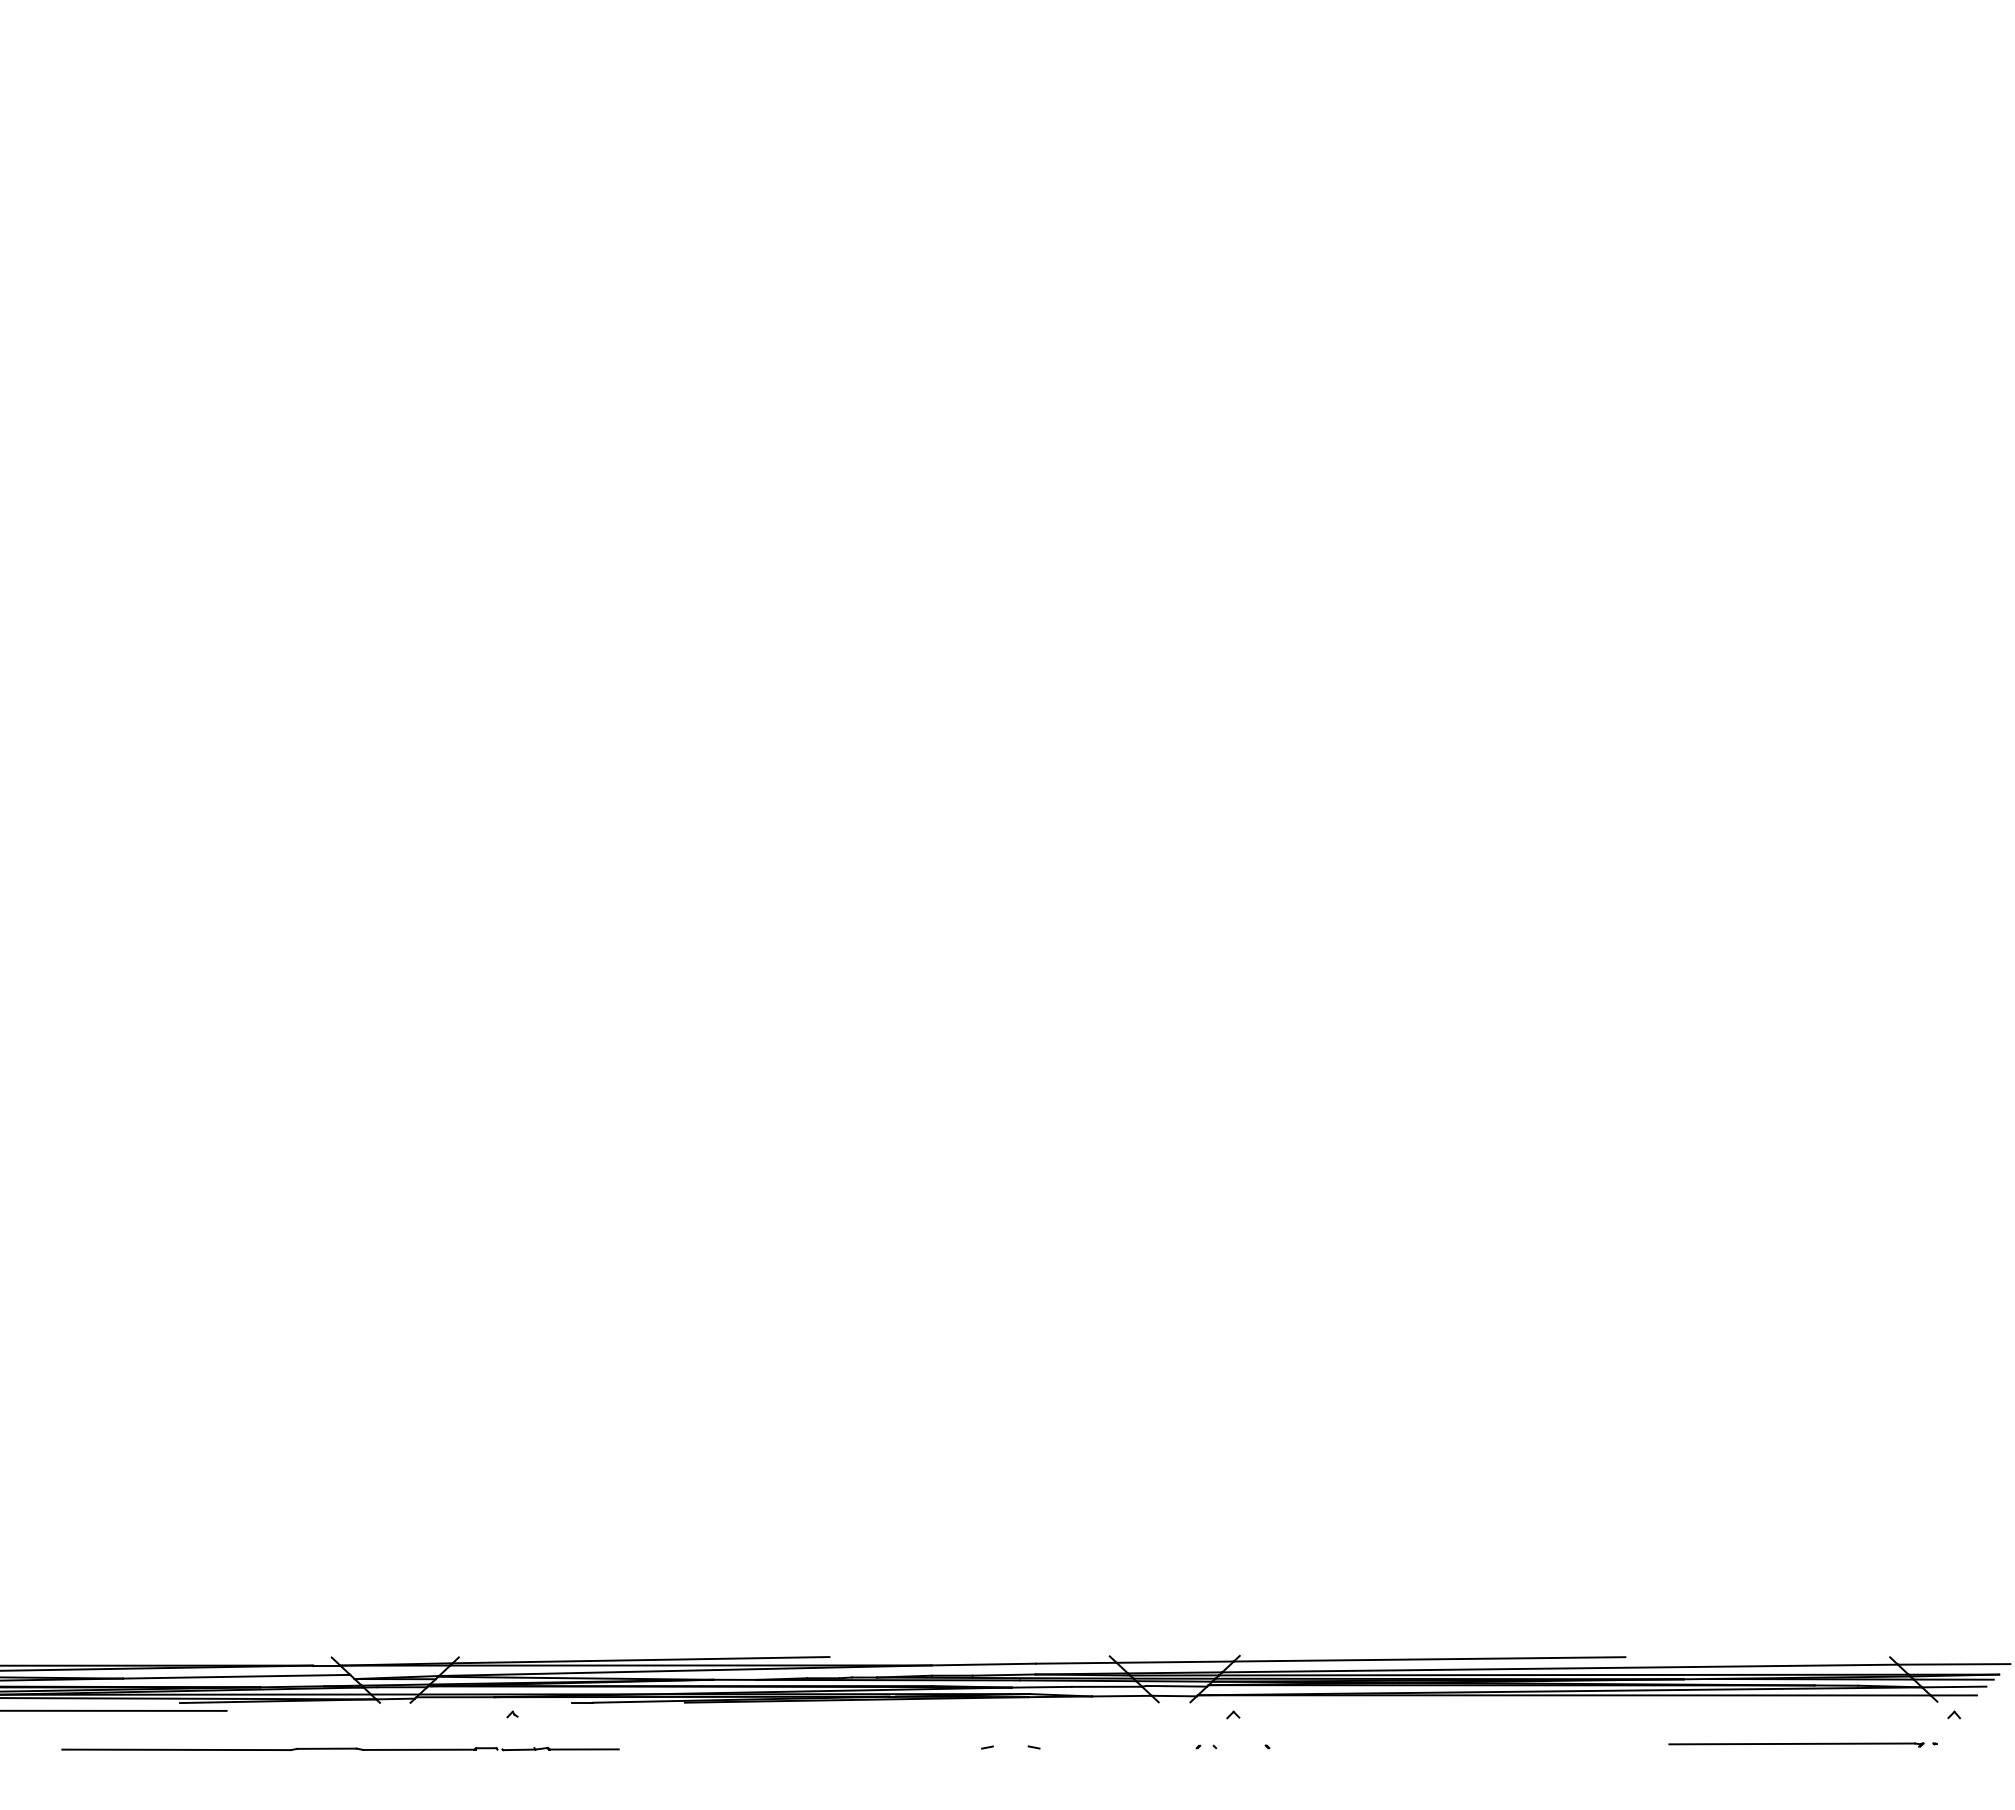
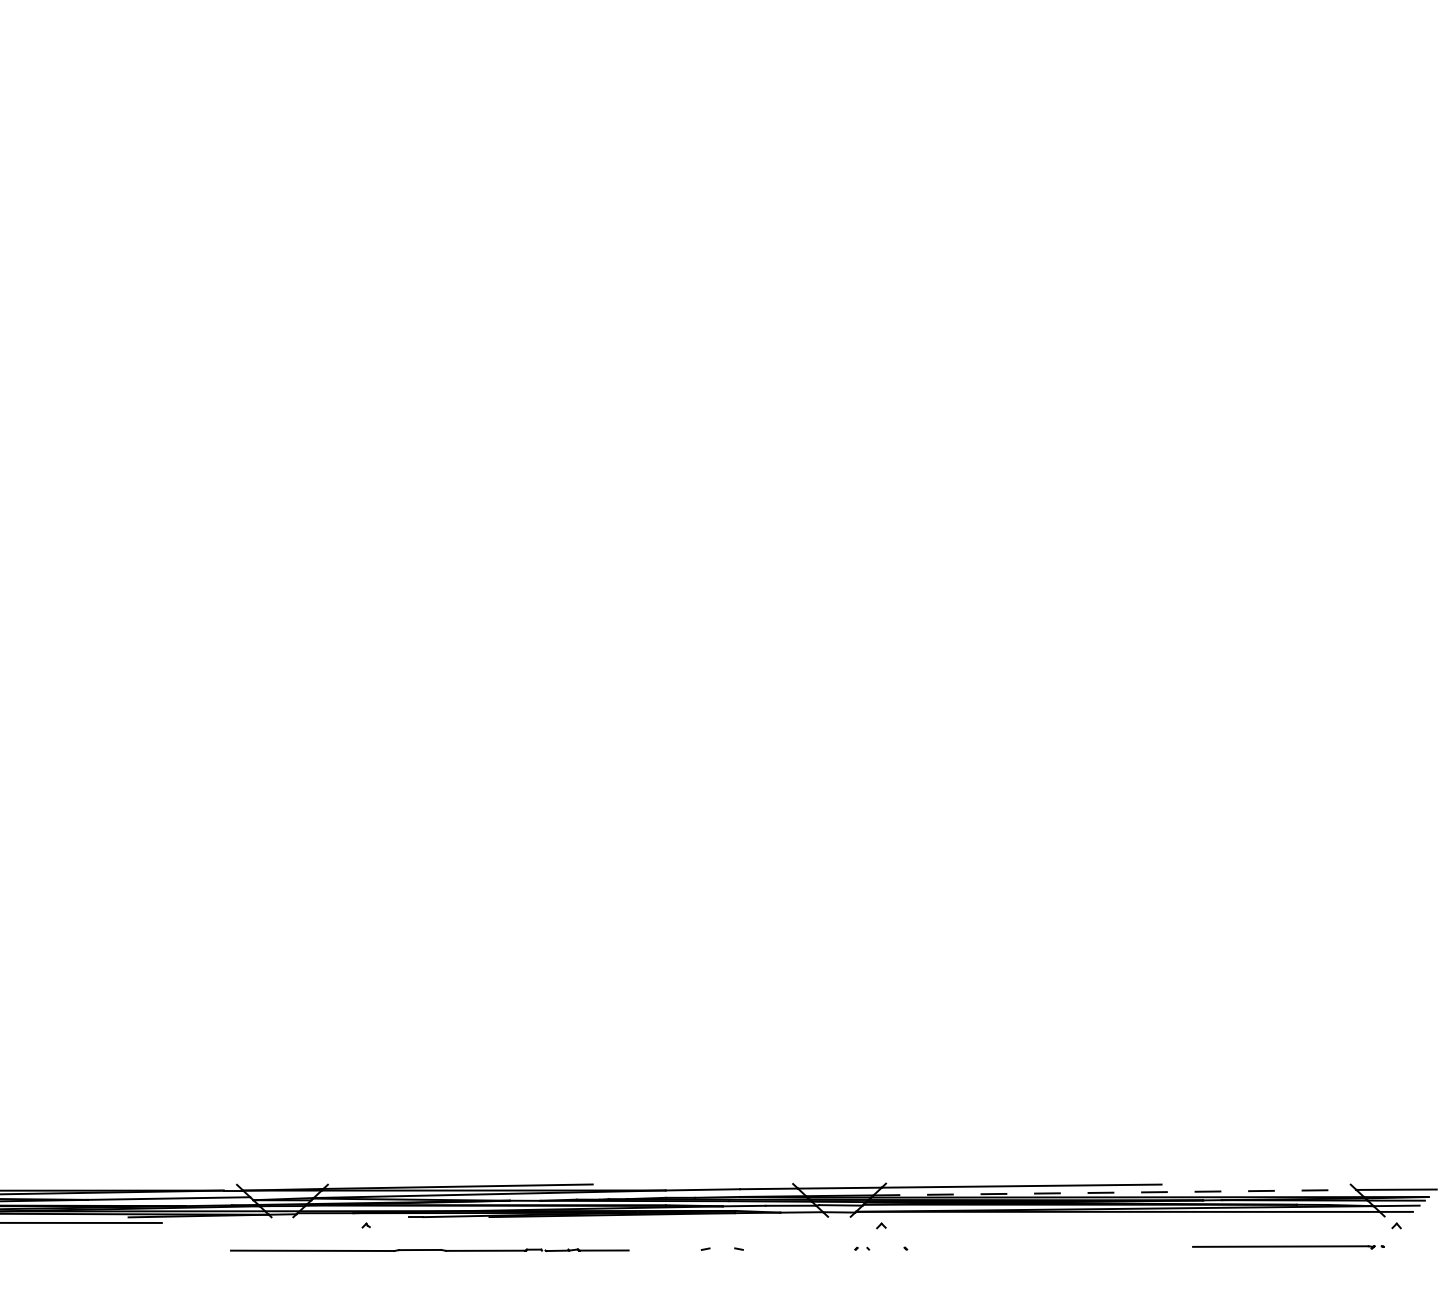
line: (1560, 1668) -> (1115, 1192), solid -> dashed
part: (340, 1748) -> (429, 1249), moved

